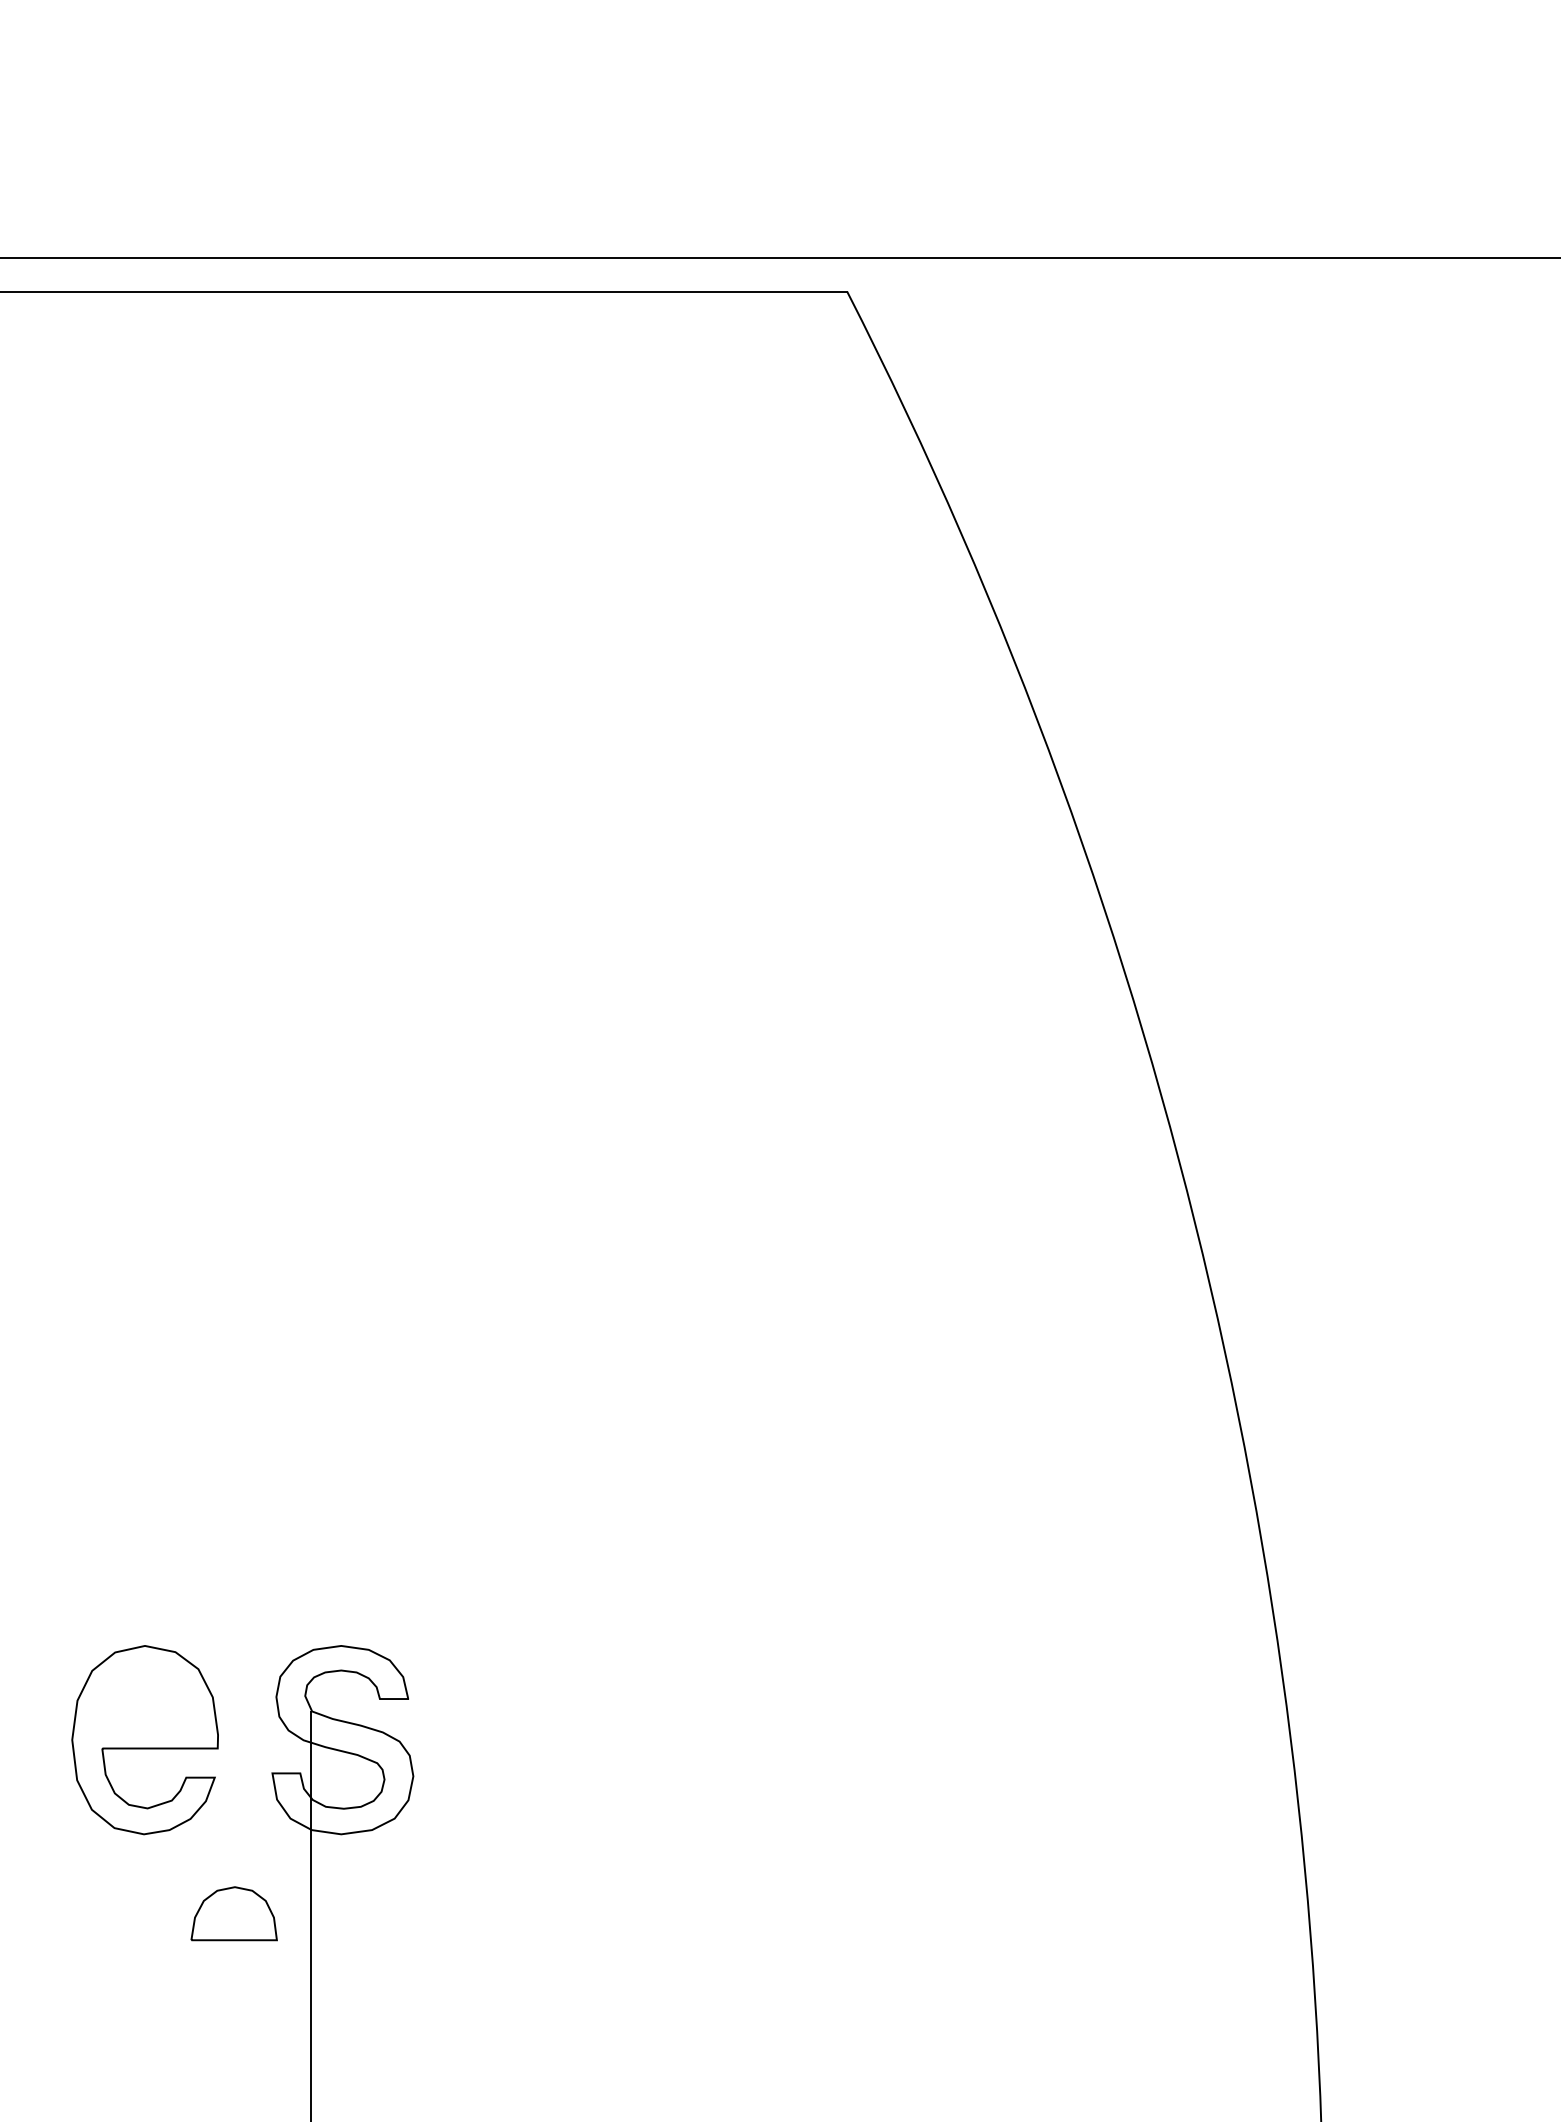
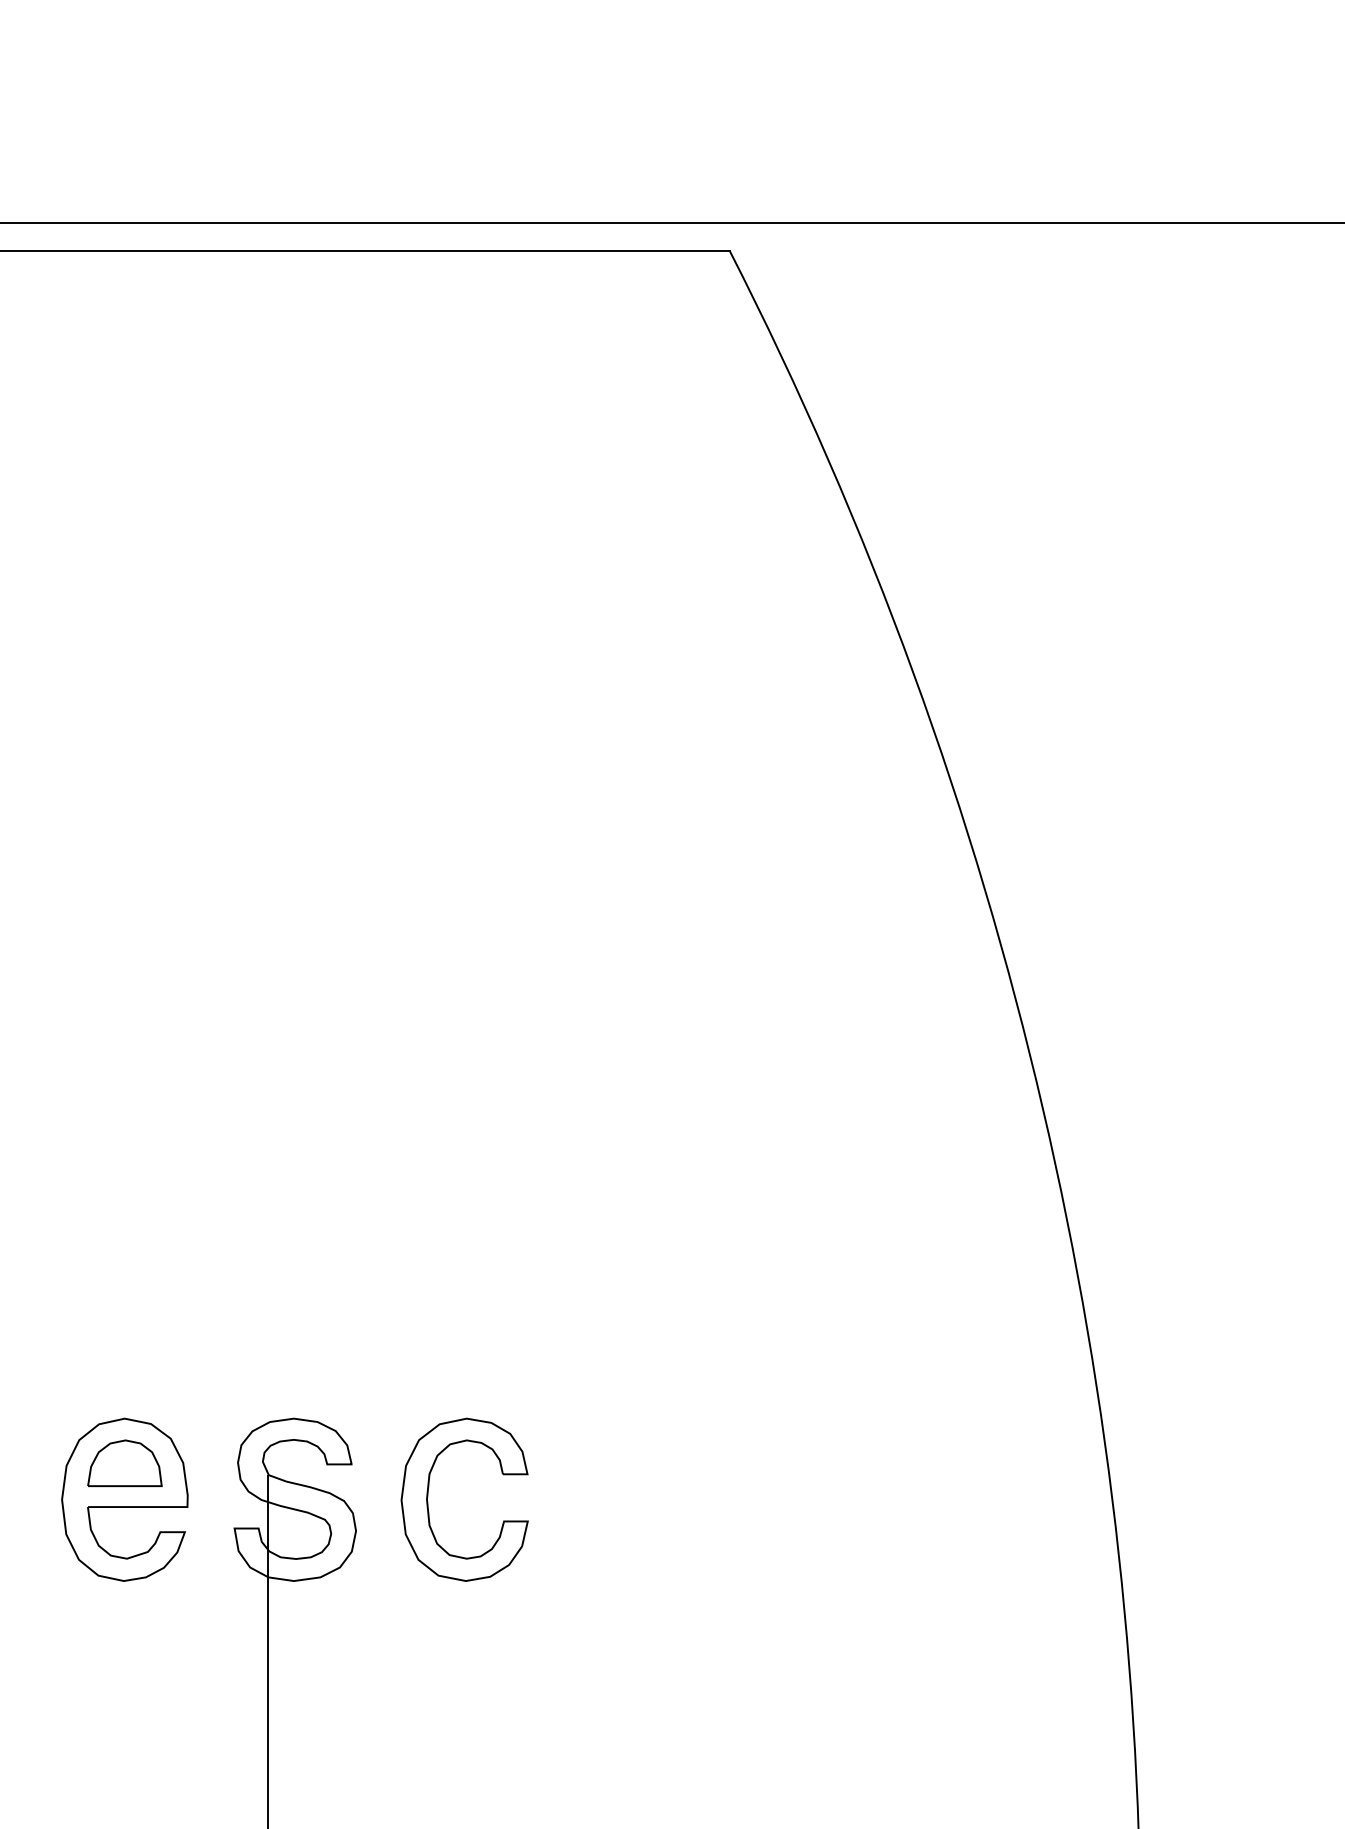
part: (497, 1745) -> (428, 1504), added
part: (233, 1913) -> (124, 1463), moved

